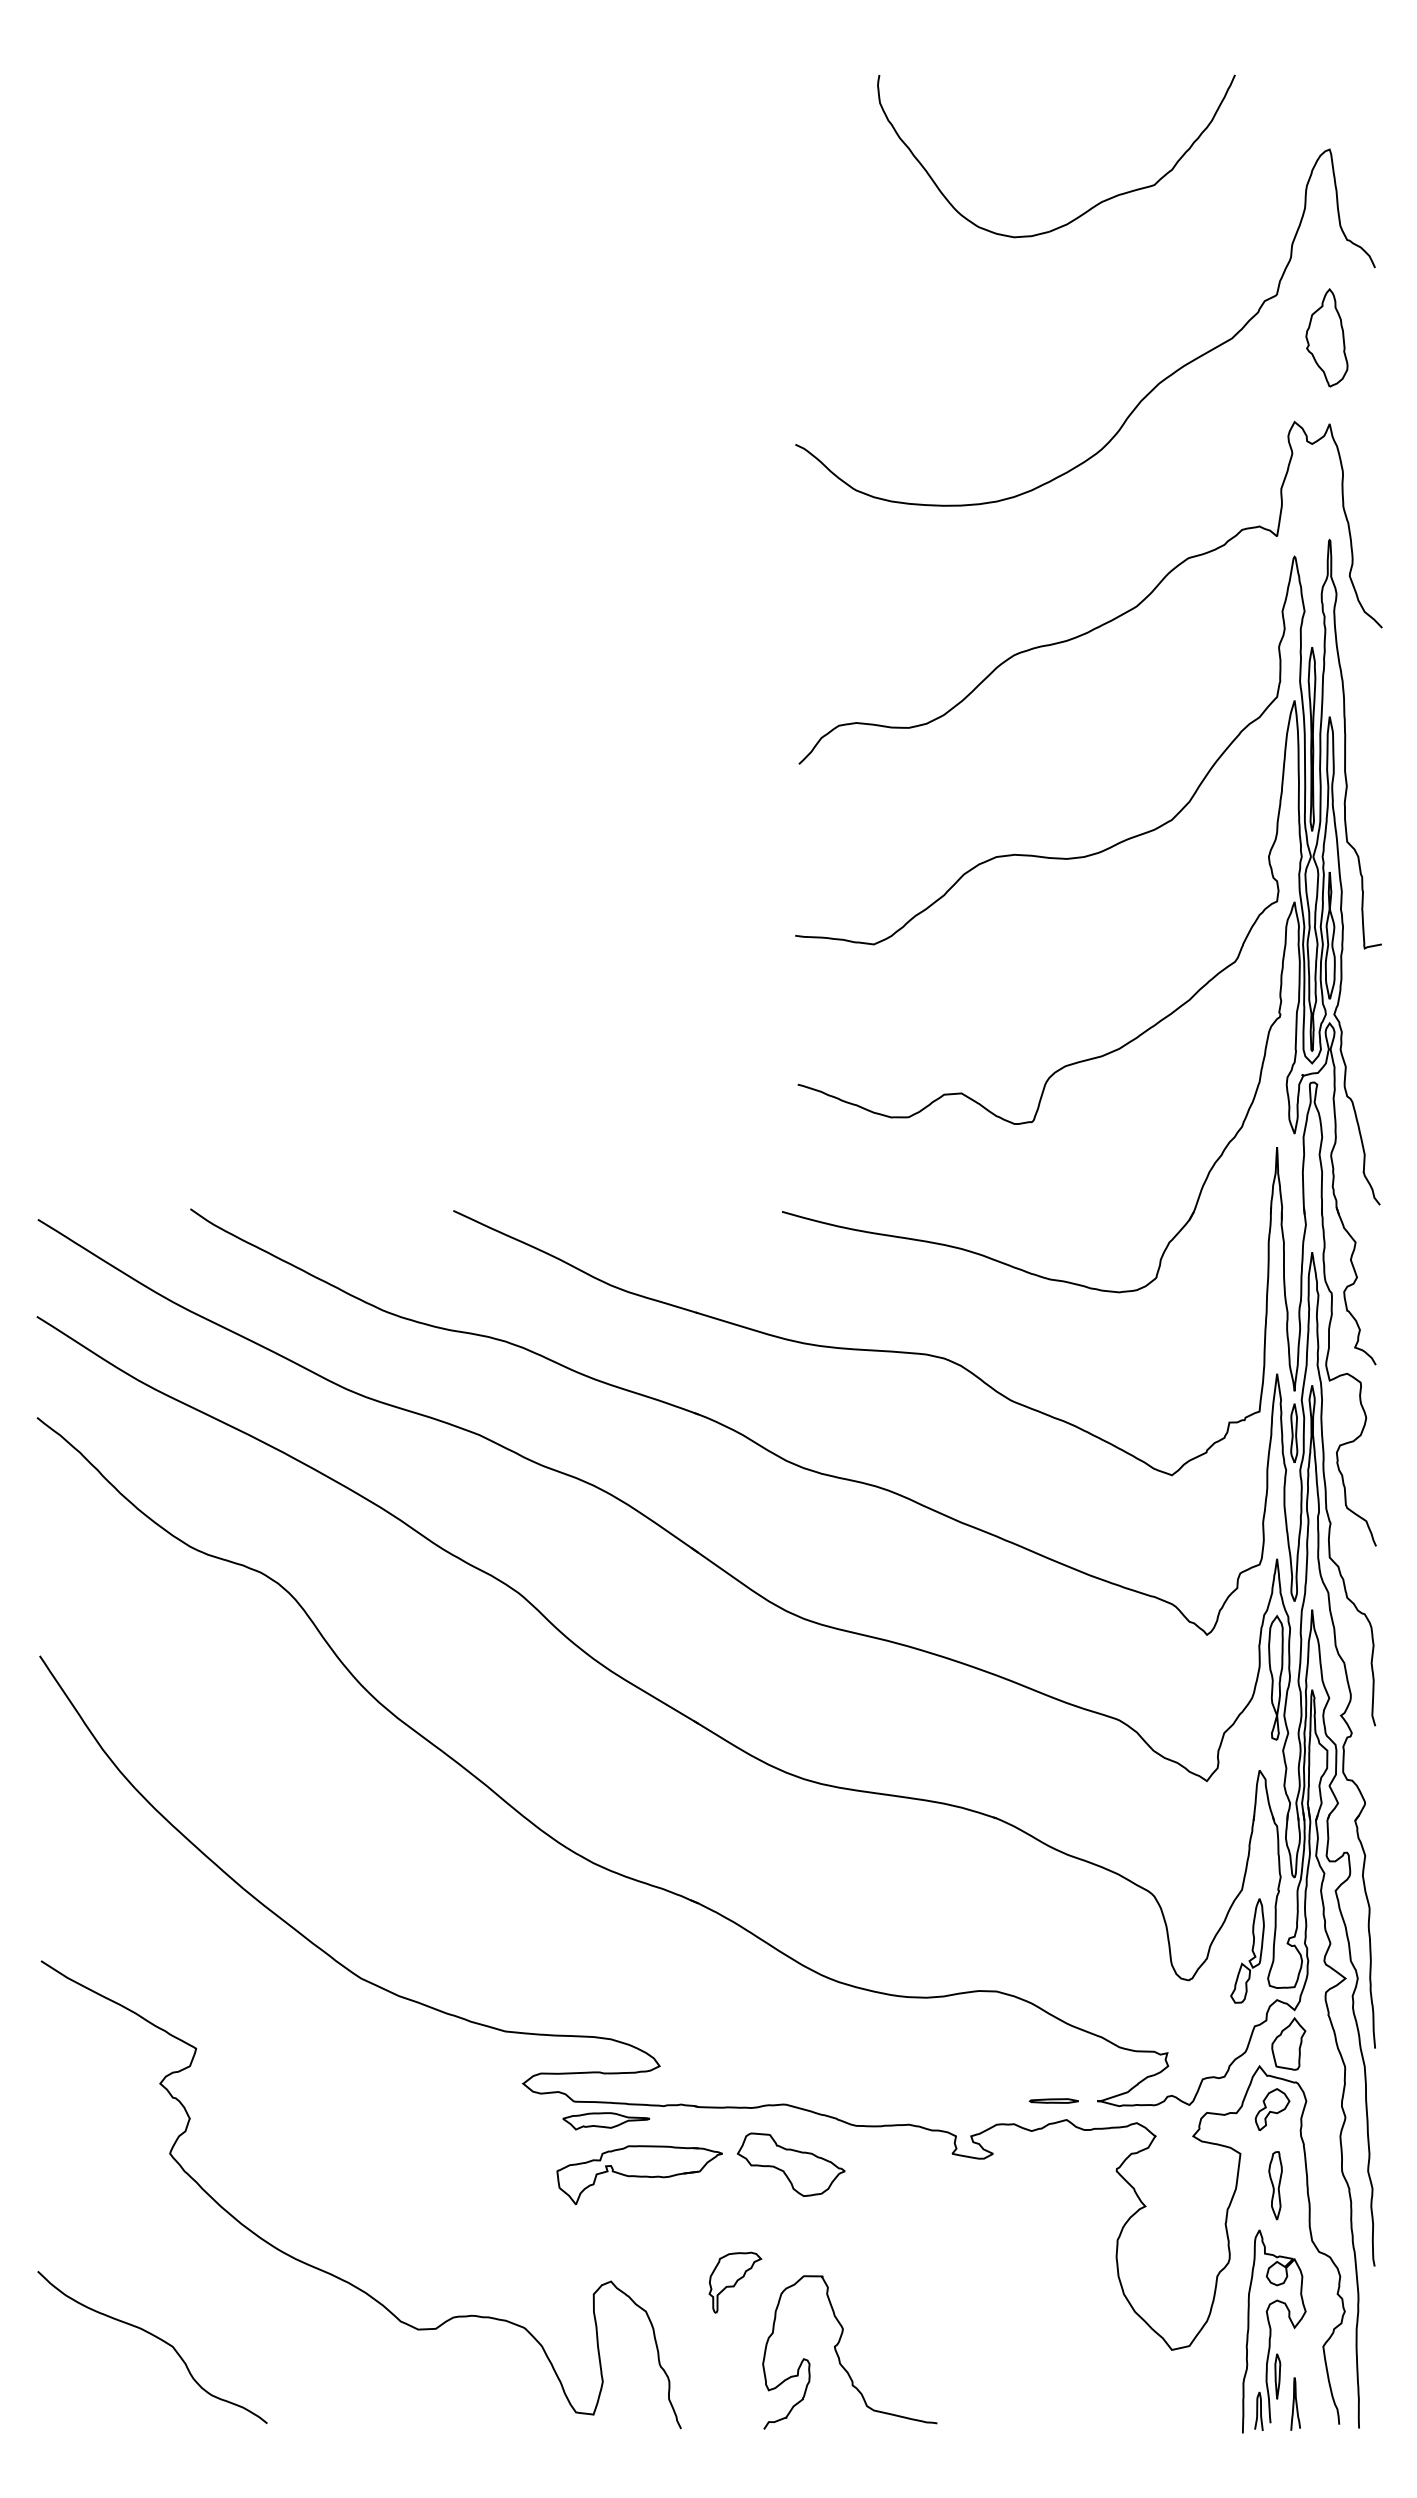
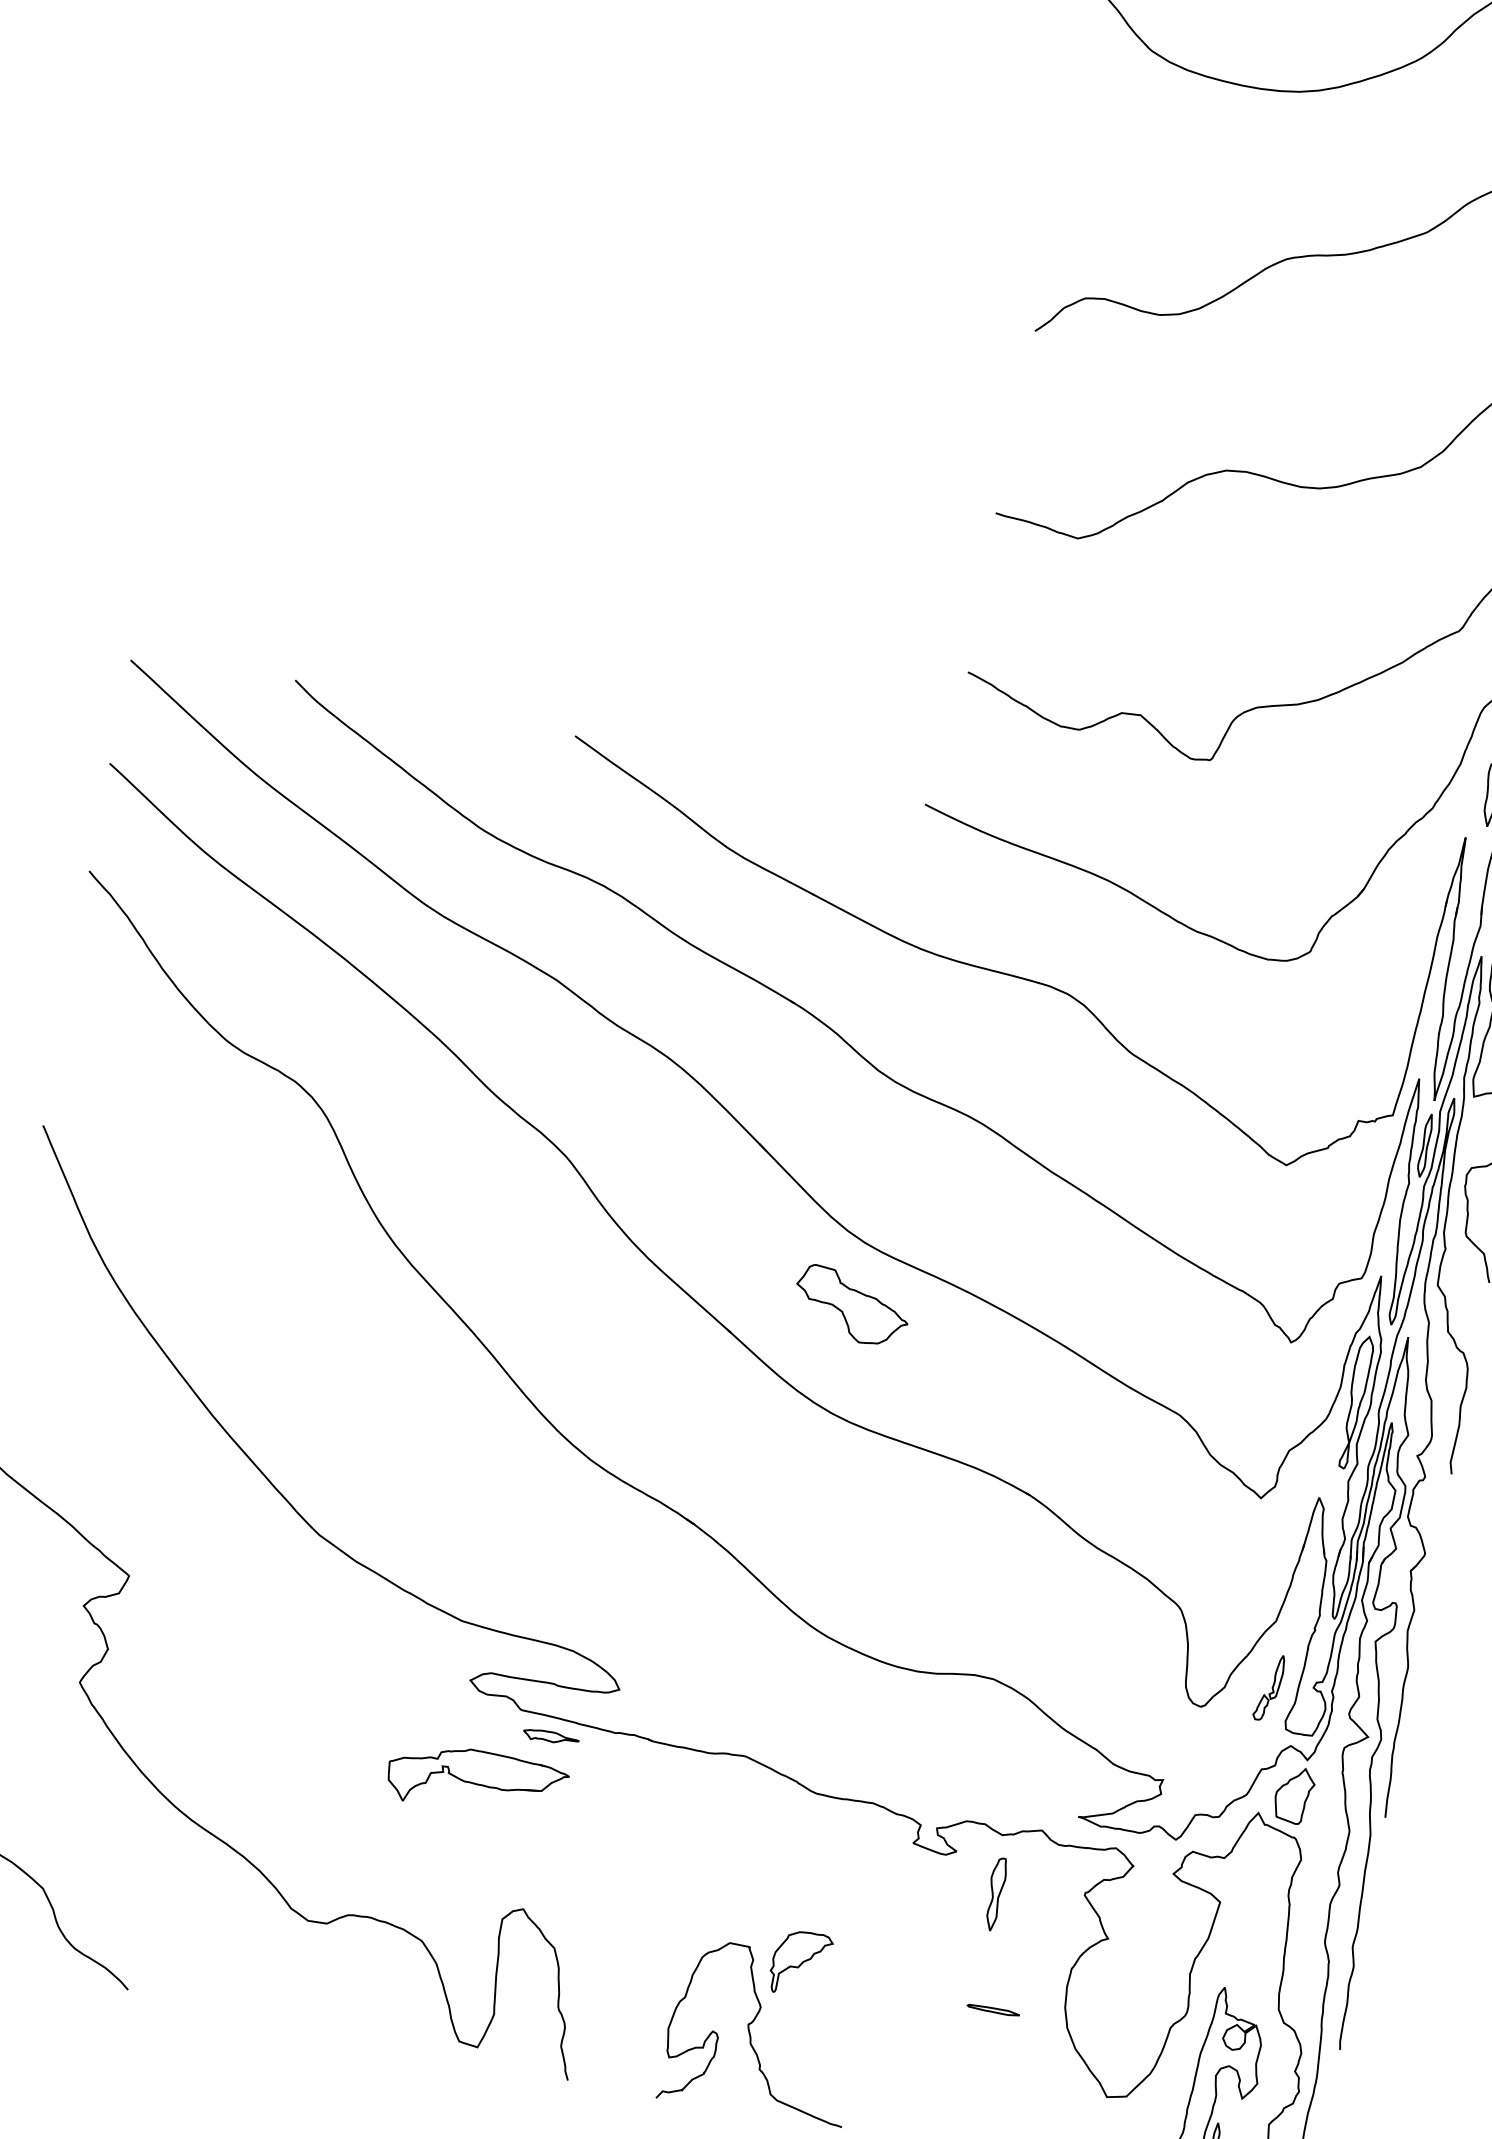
part: (1247, 1950) -> (1269, 1687), size x0.6
part: (1053, 2100) -> (992, 2009), moved
part: (1272, 2109) -> (1263, 1861), removed
part: (605, 2121) -> (550, 1737), size x0.6
part: (791, 2164) -> (852, 1306), moved
part: (639, 2175) -> (476, 1782), moved
part: (1275, 2185) -> (995, 1893), moved
part: (735, 2282) -> (800, 1963), moved

